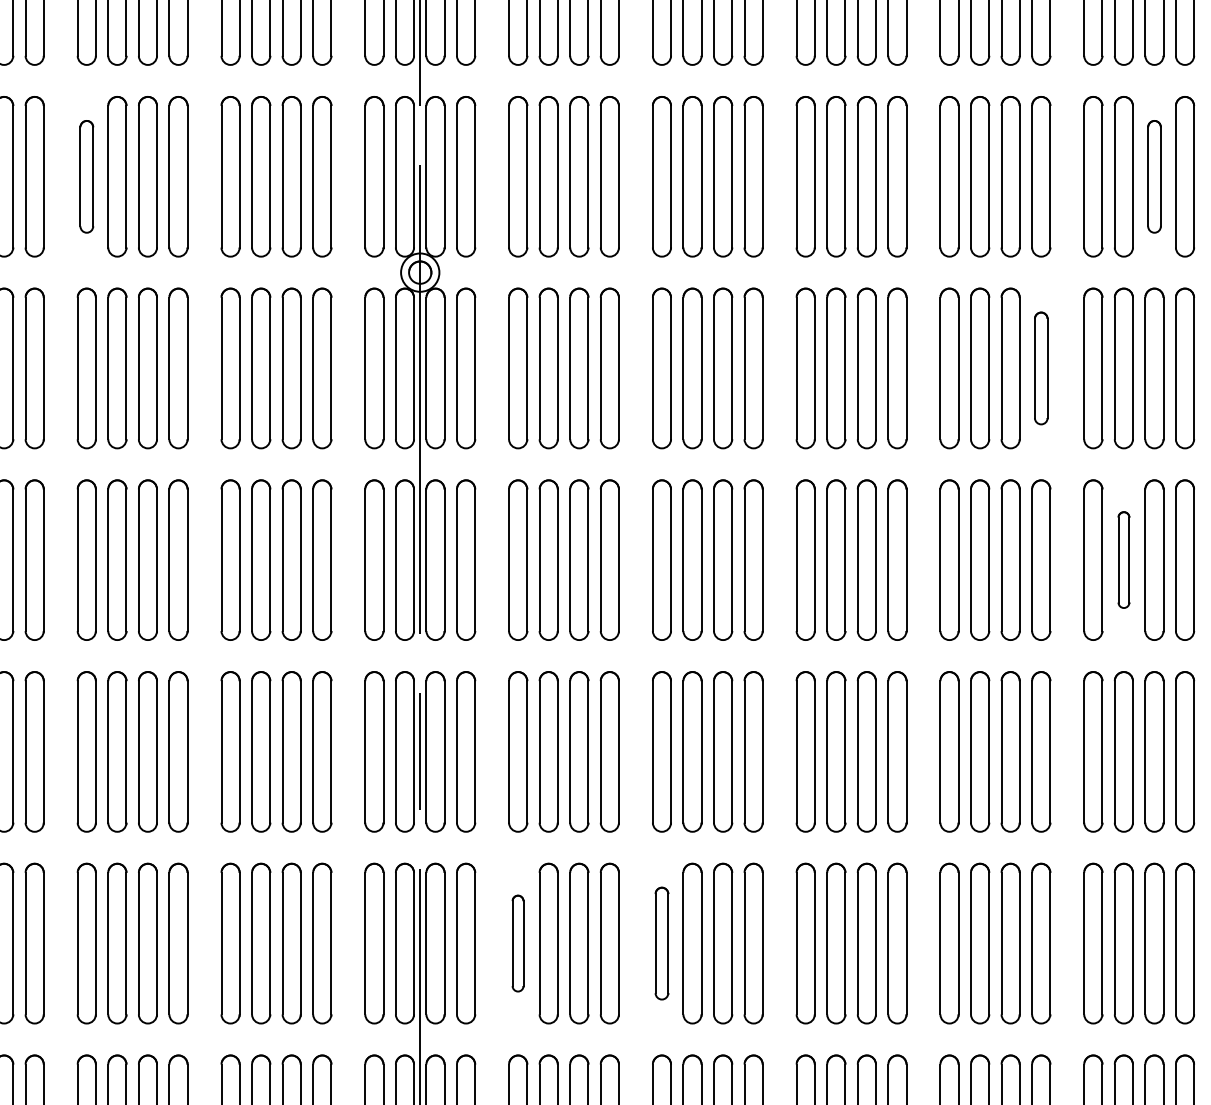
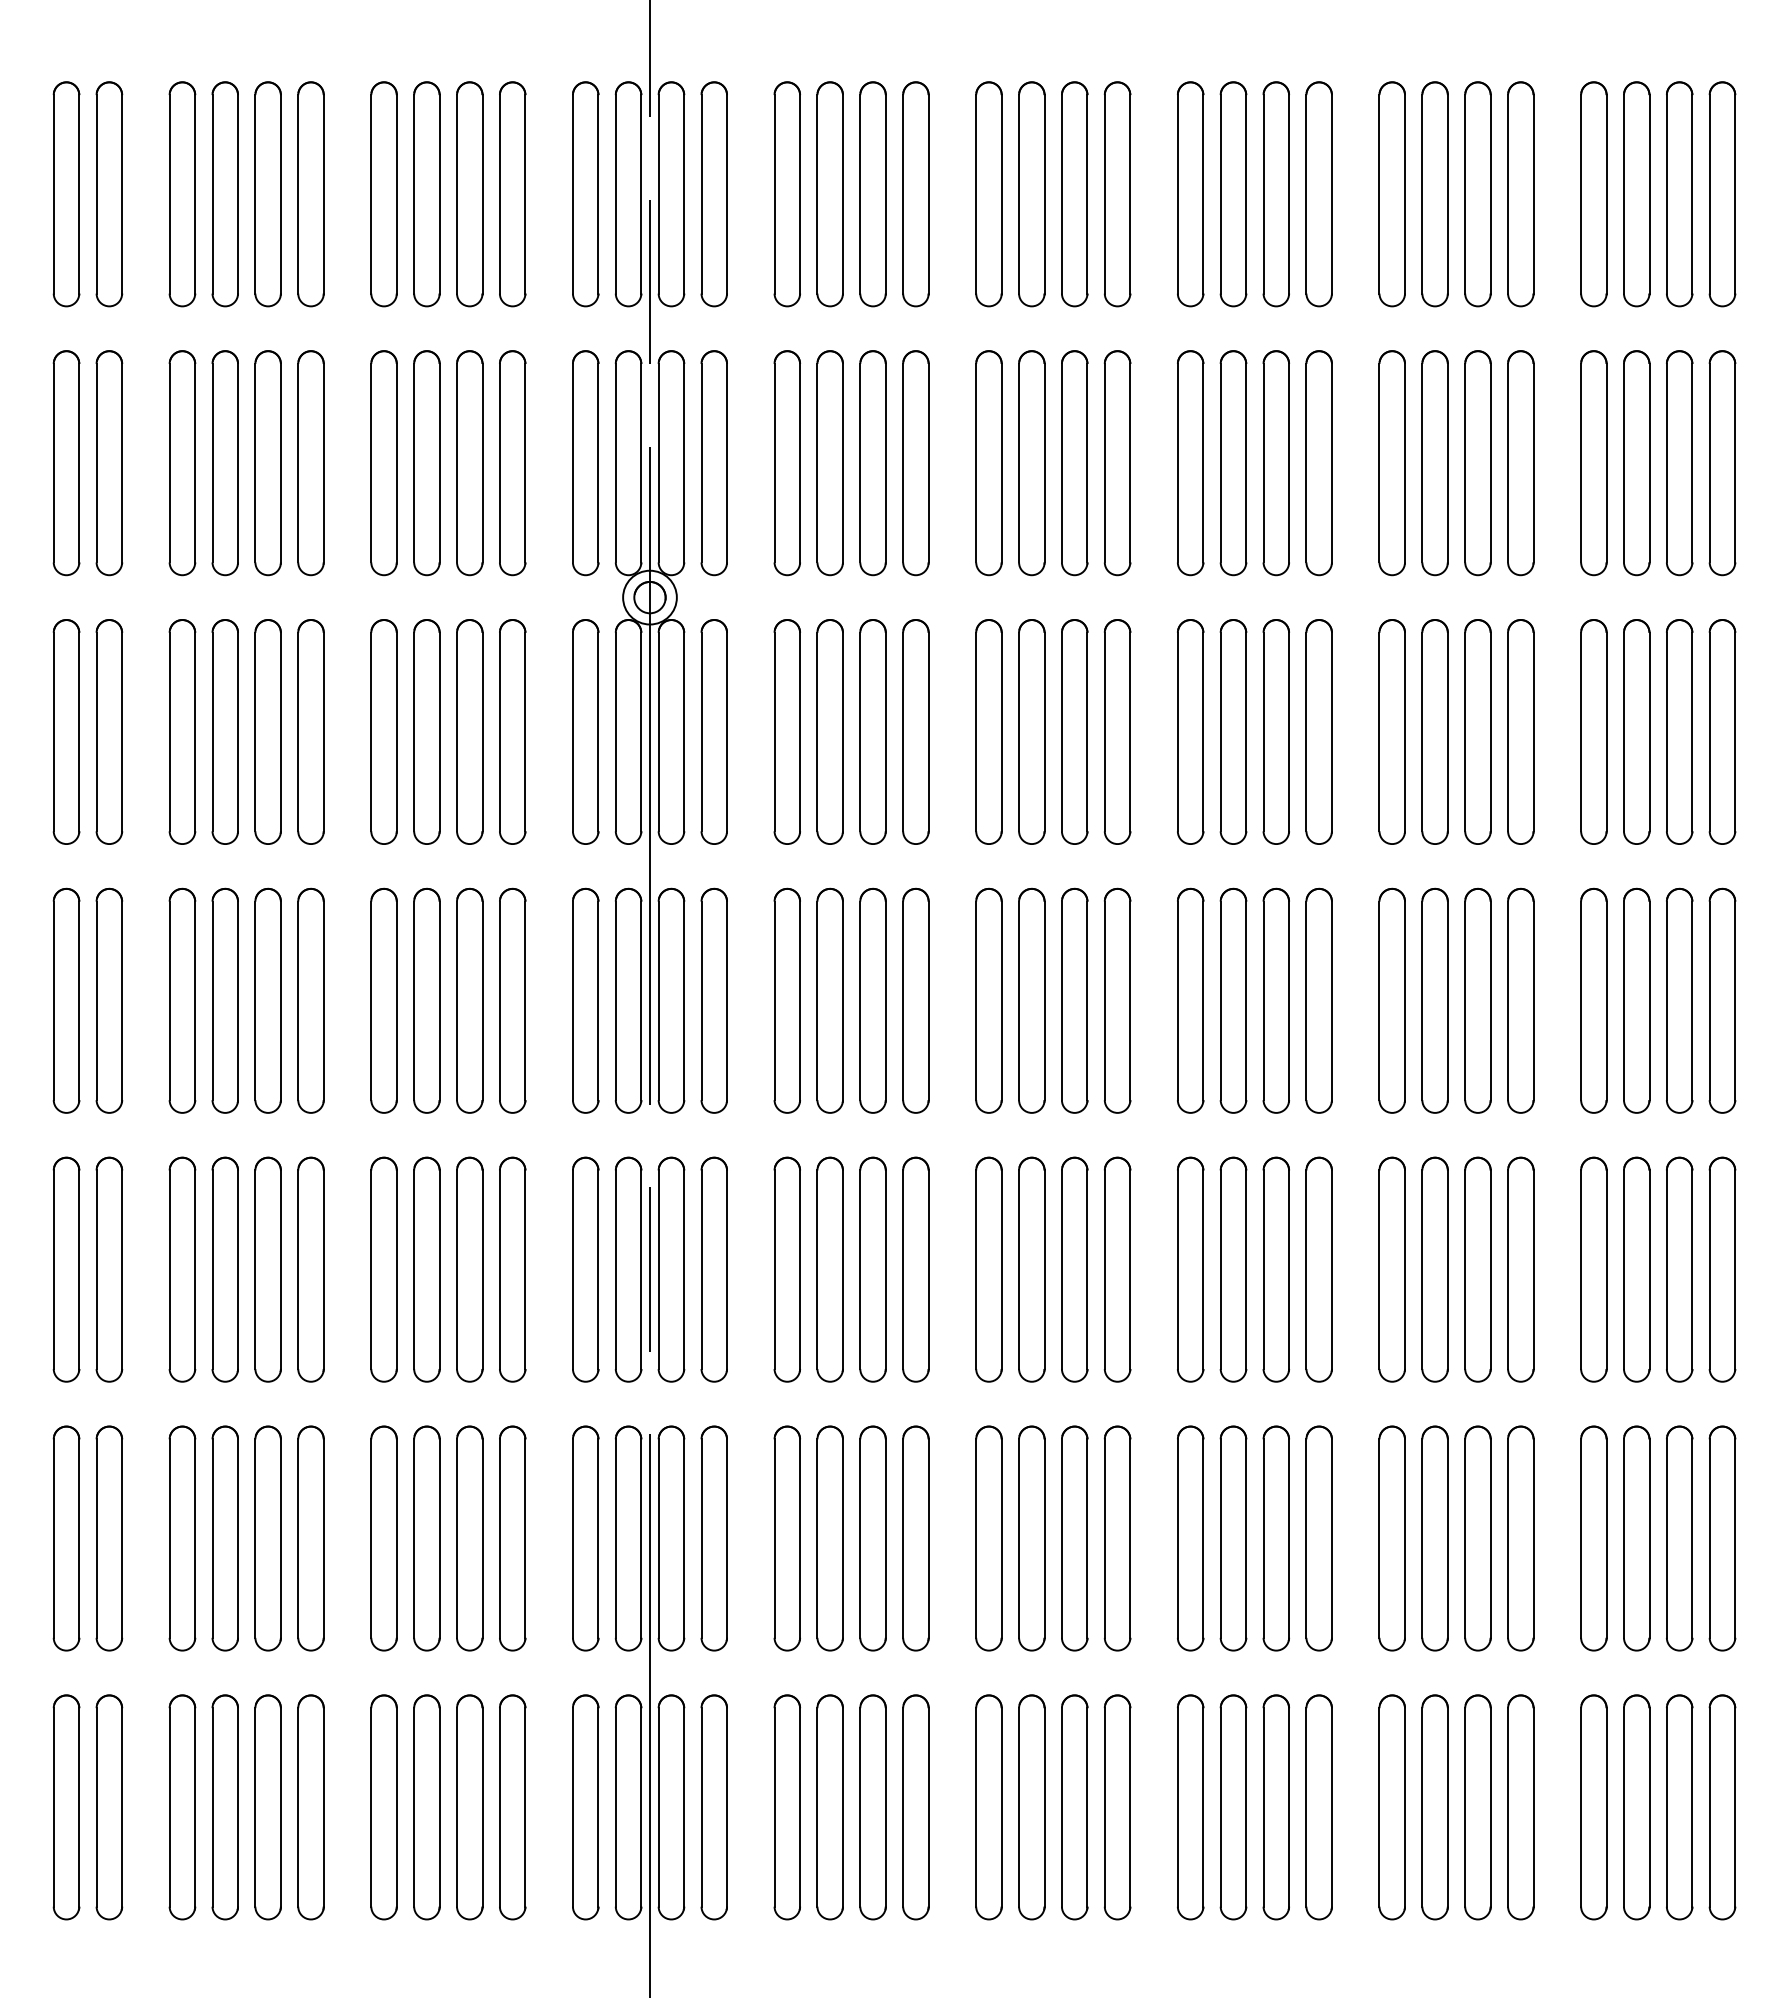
part: (86, 177) -> (182, 463), size x1.43
part: (1154, 177) -> (1679, 463), size x1.43
part: (1040, 368) -> (1520, 731), size x1.43
part: (1123, 559) -> (1636, 1000), size x1.67
part: (517, 943) -> (786, 1538), size x1.67
part: (661, 943) -> (988, 1538), size x1.43

